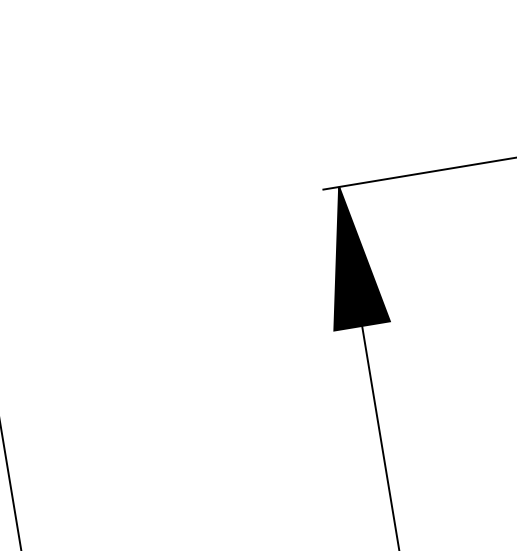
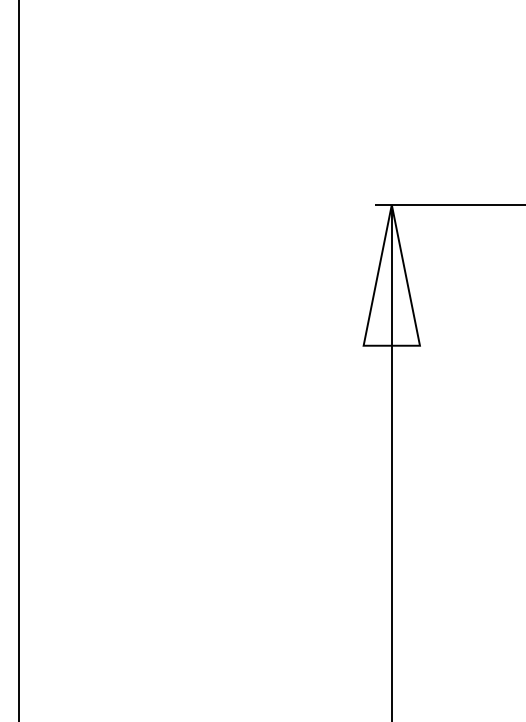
fill: (350, 255) -> (391, 274), removed

